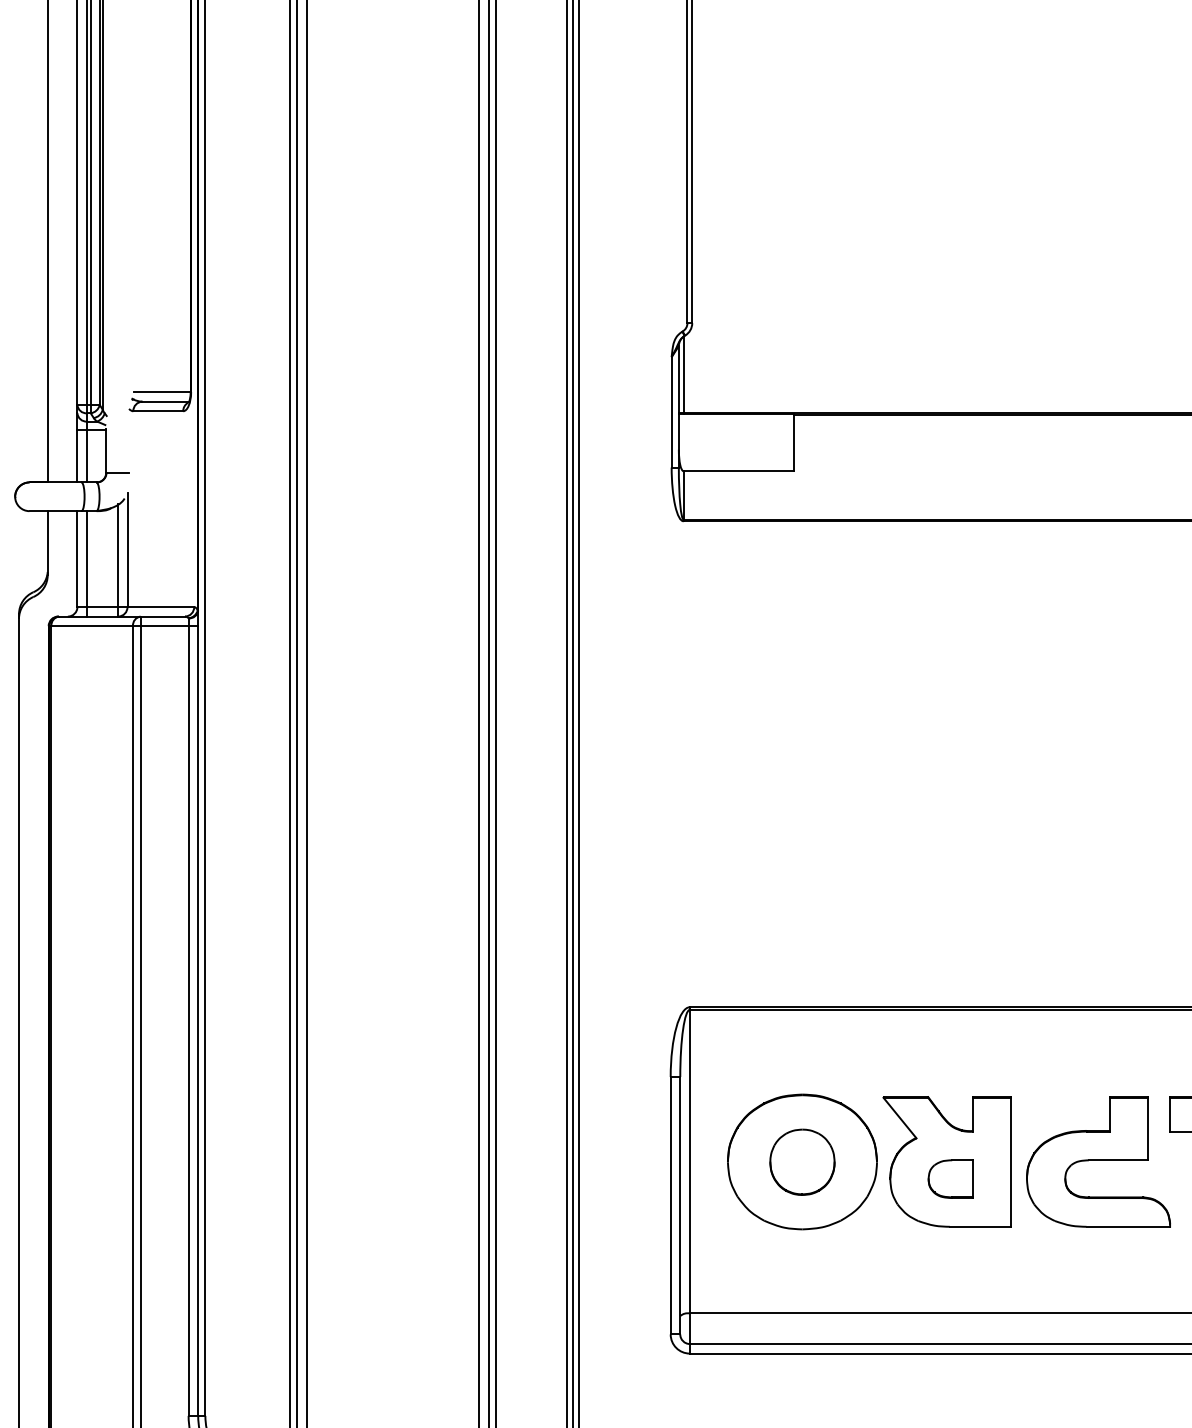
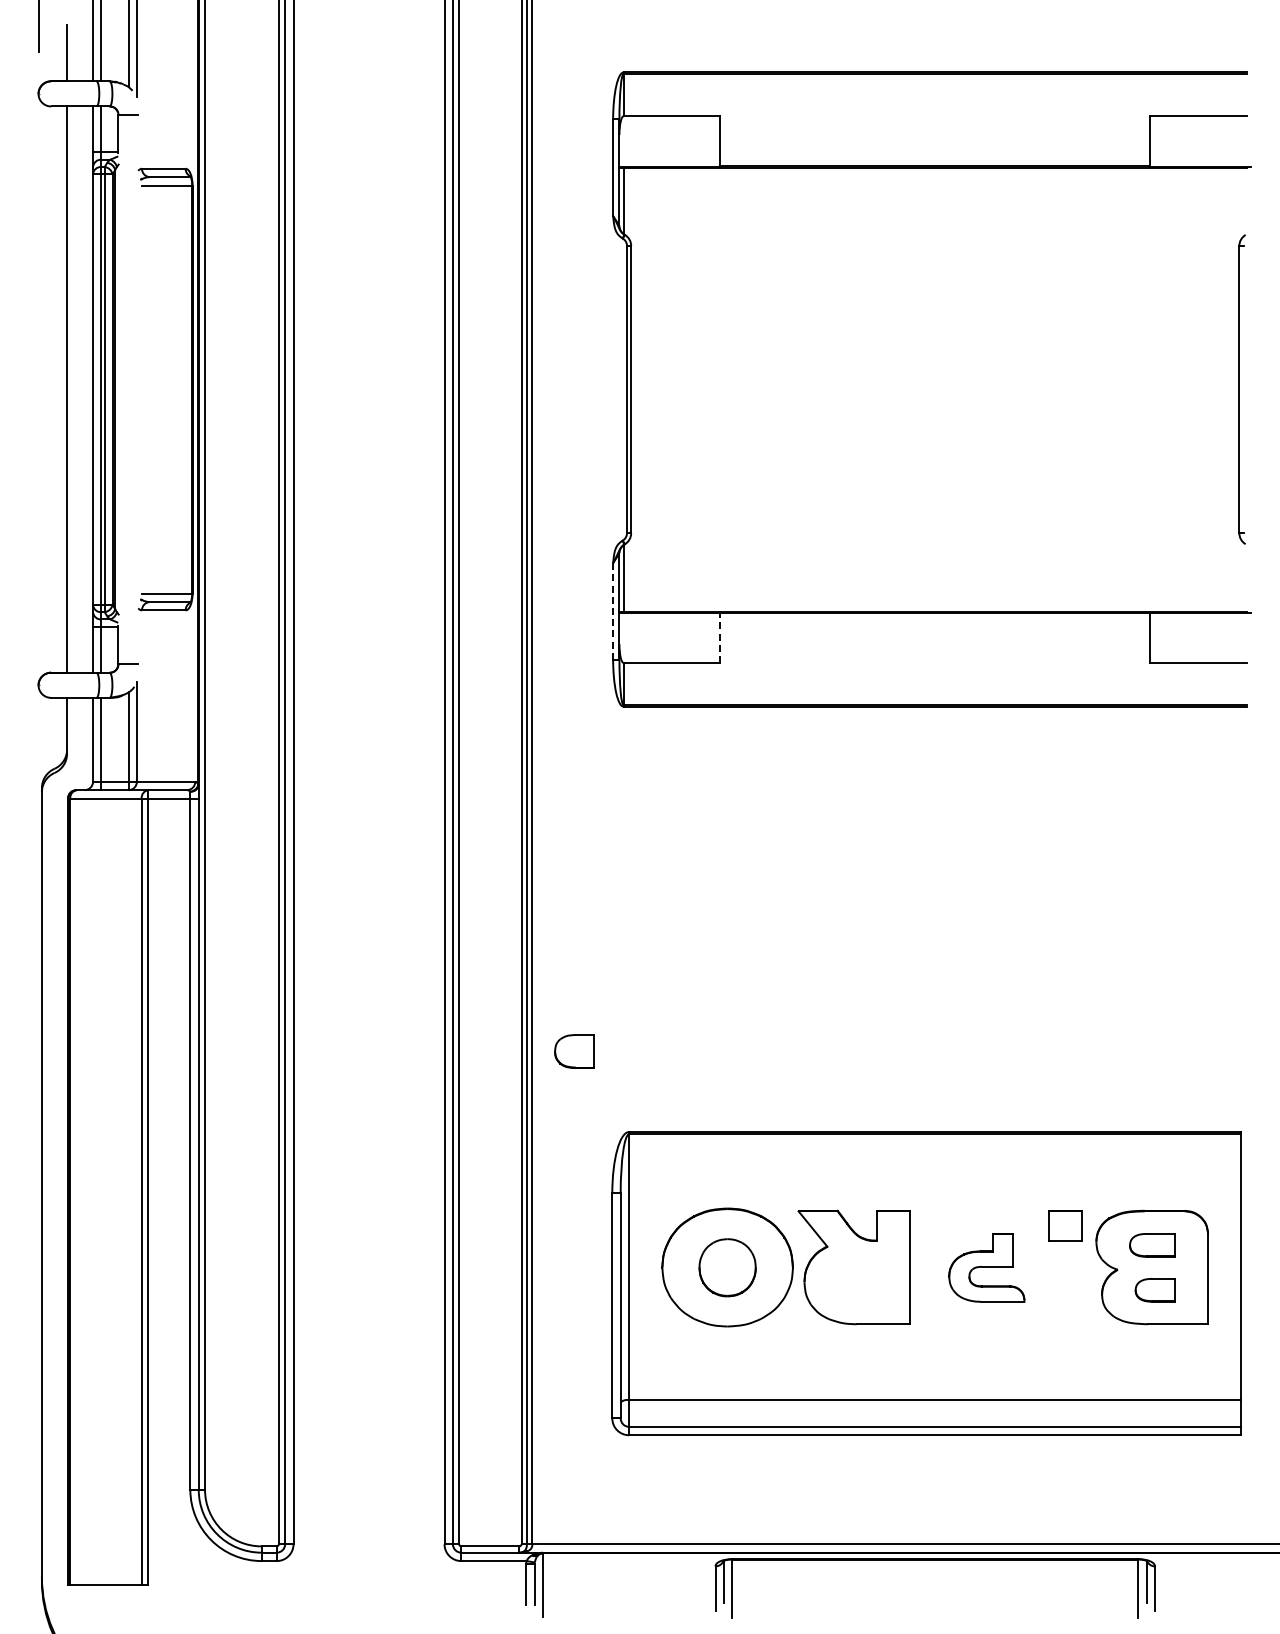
line: (672, 411) -> (613, 610), solid -> dashed
line: (794, 442) -> (720, 637), solid -> dashed
part: (1098, 1161) -> (986, 1267), size x0.6
part: (950, 1179) -> (574, 1051), moved

